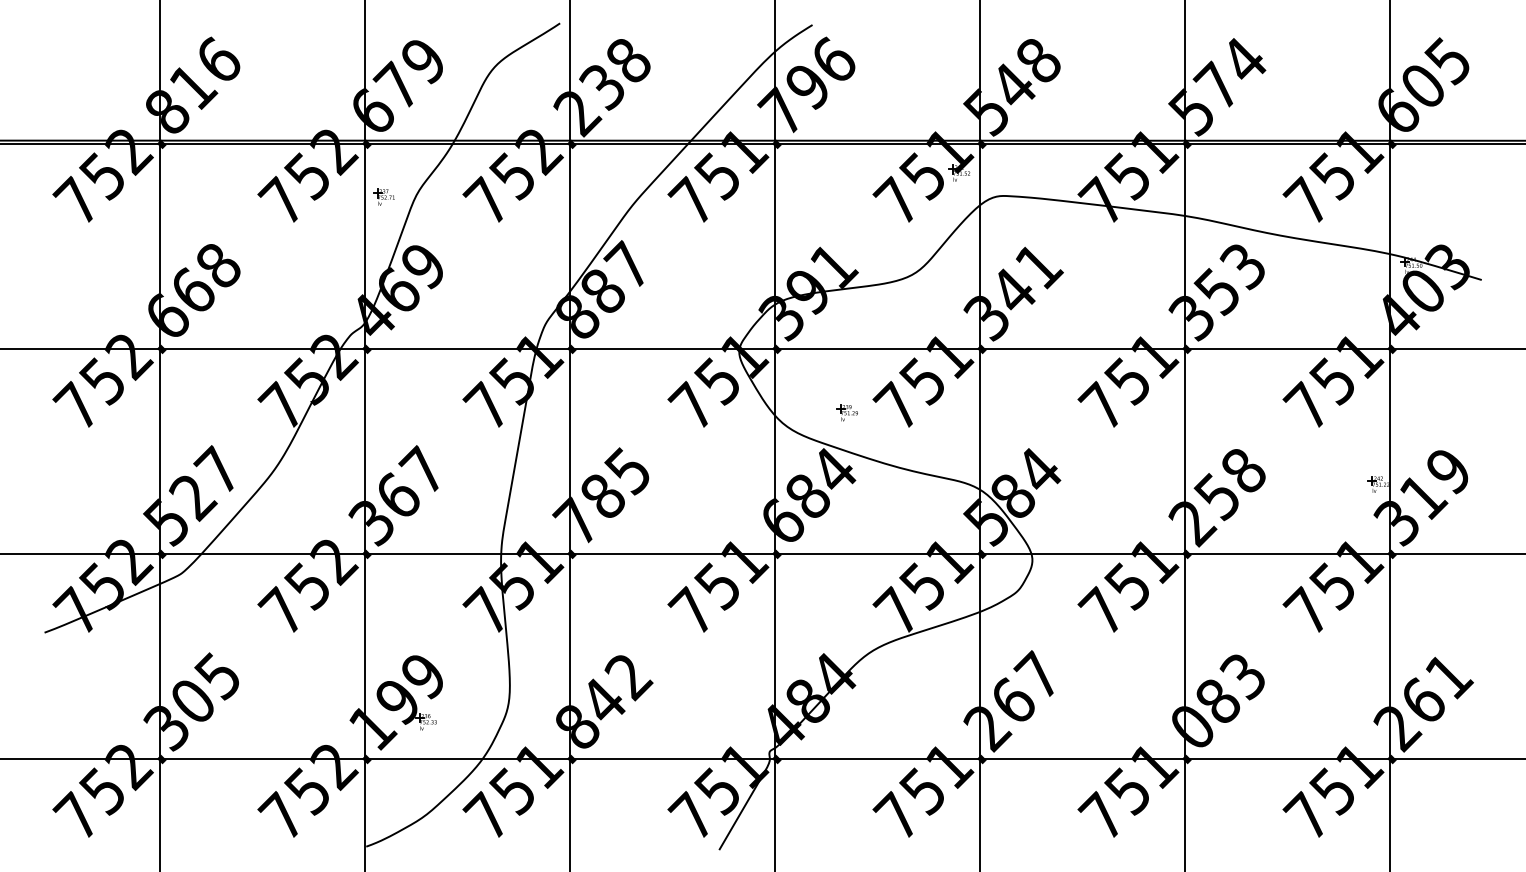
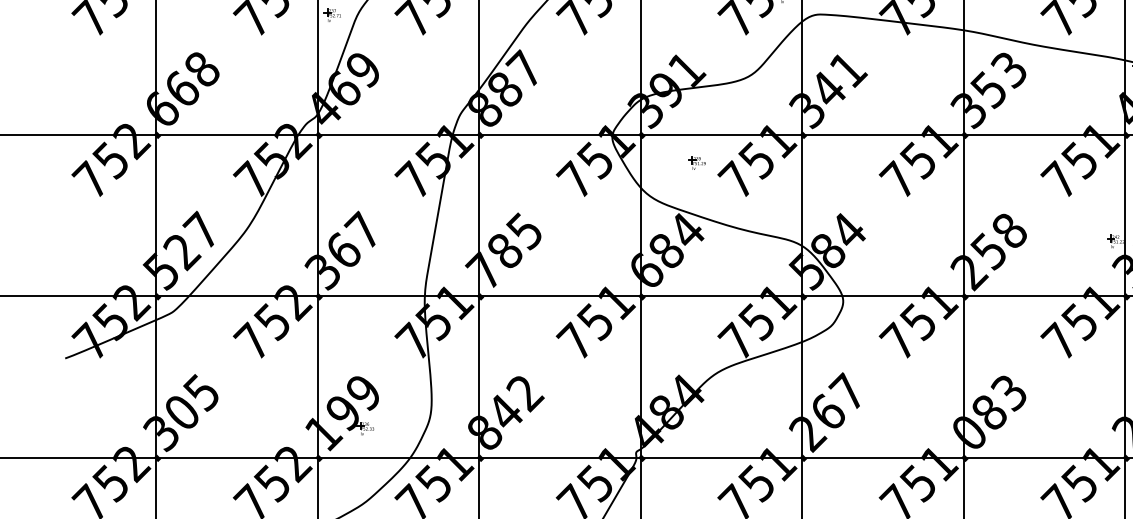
part: (846, 412) -> (696, 162), moved

